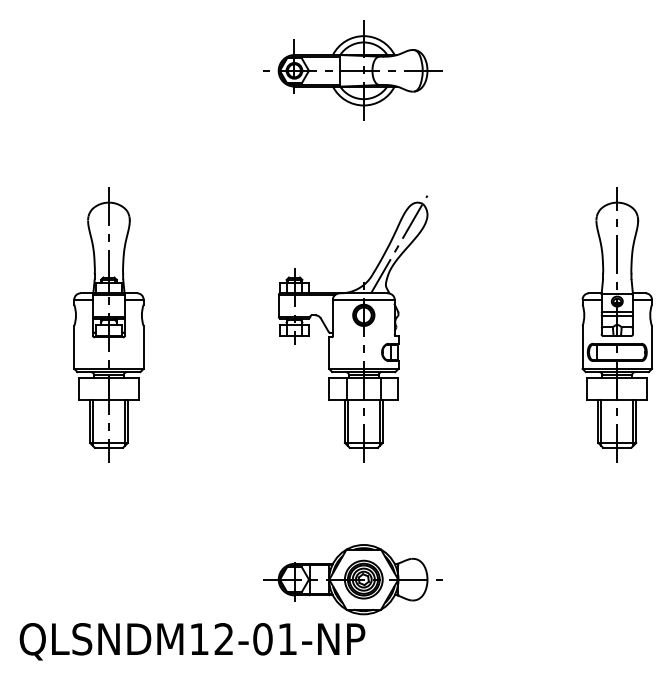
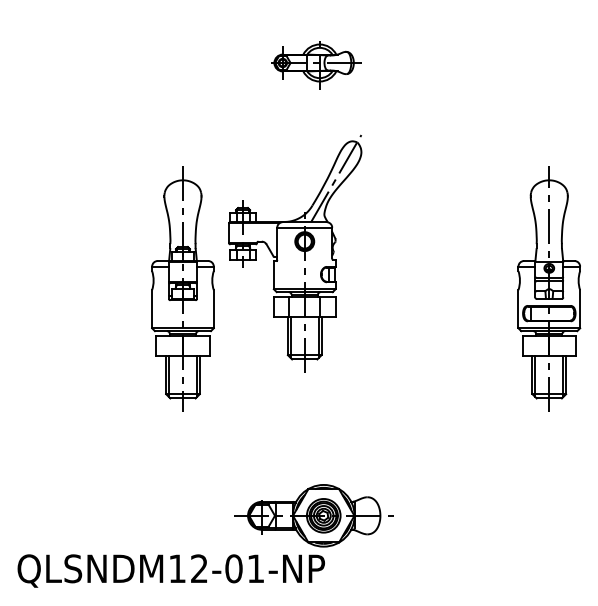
part: (352, 70) -> (313, 62), size x0.6
part: (108, 324) -> (182, 288), moved
part: (353, 328) -> (295, 253), moved

